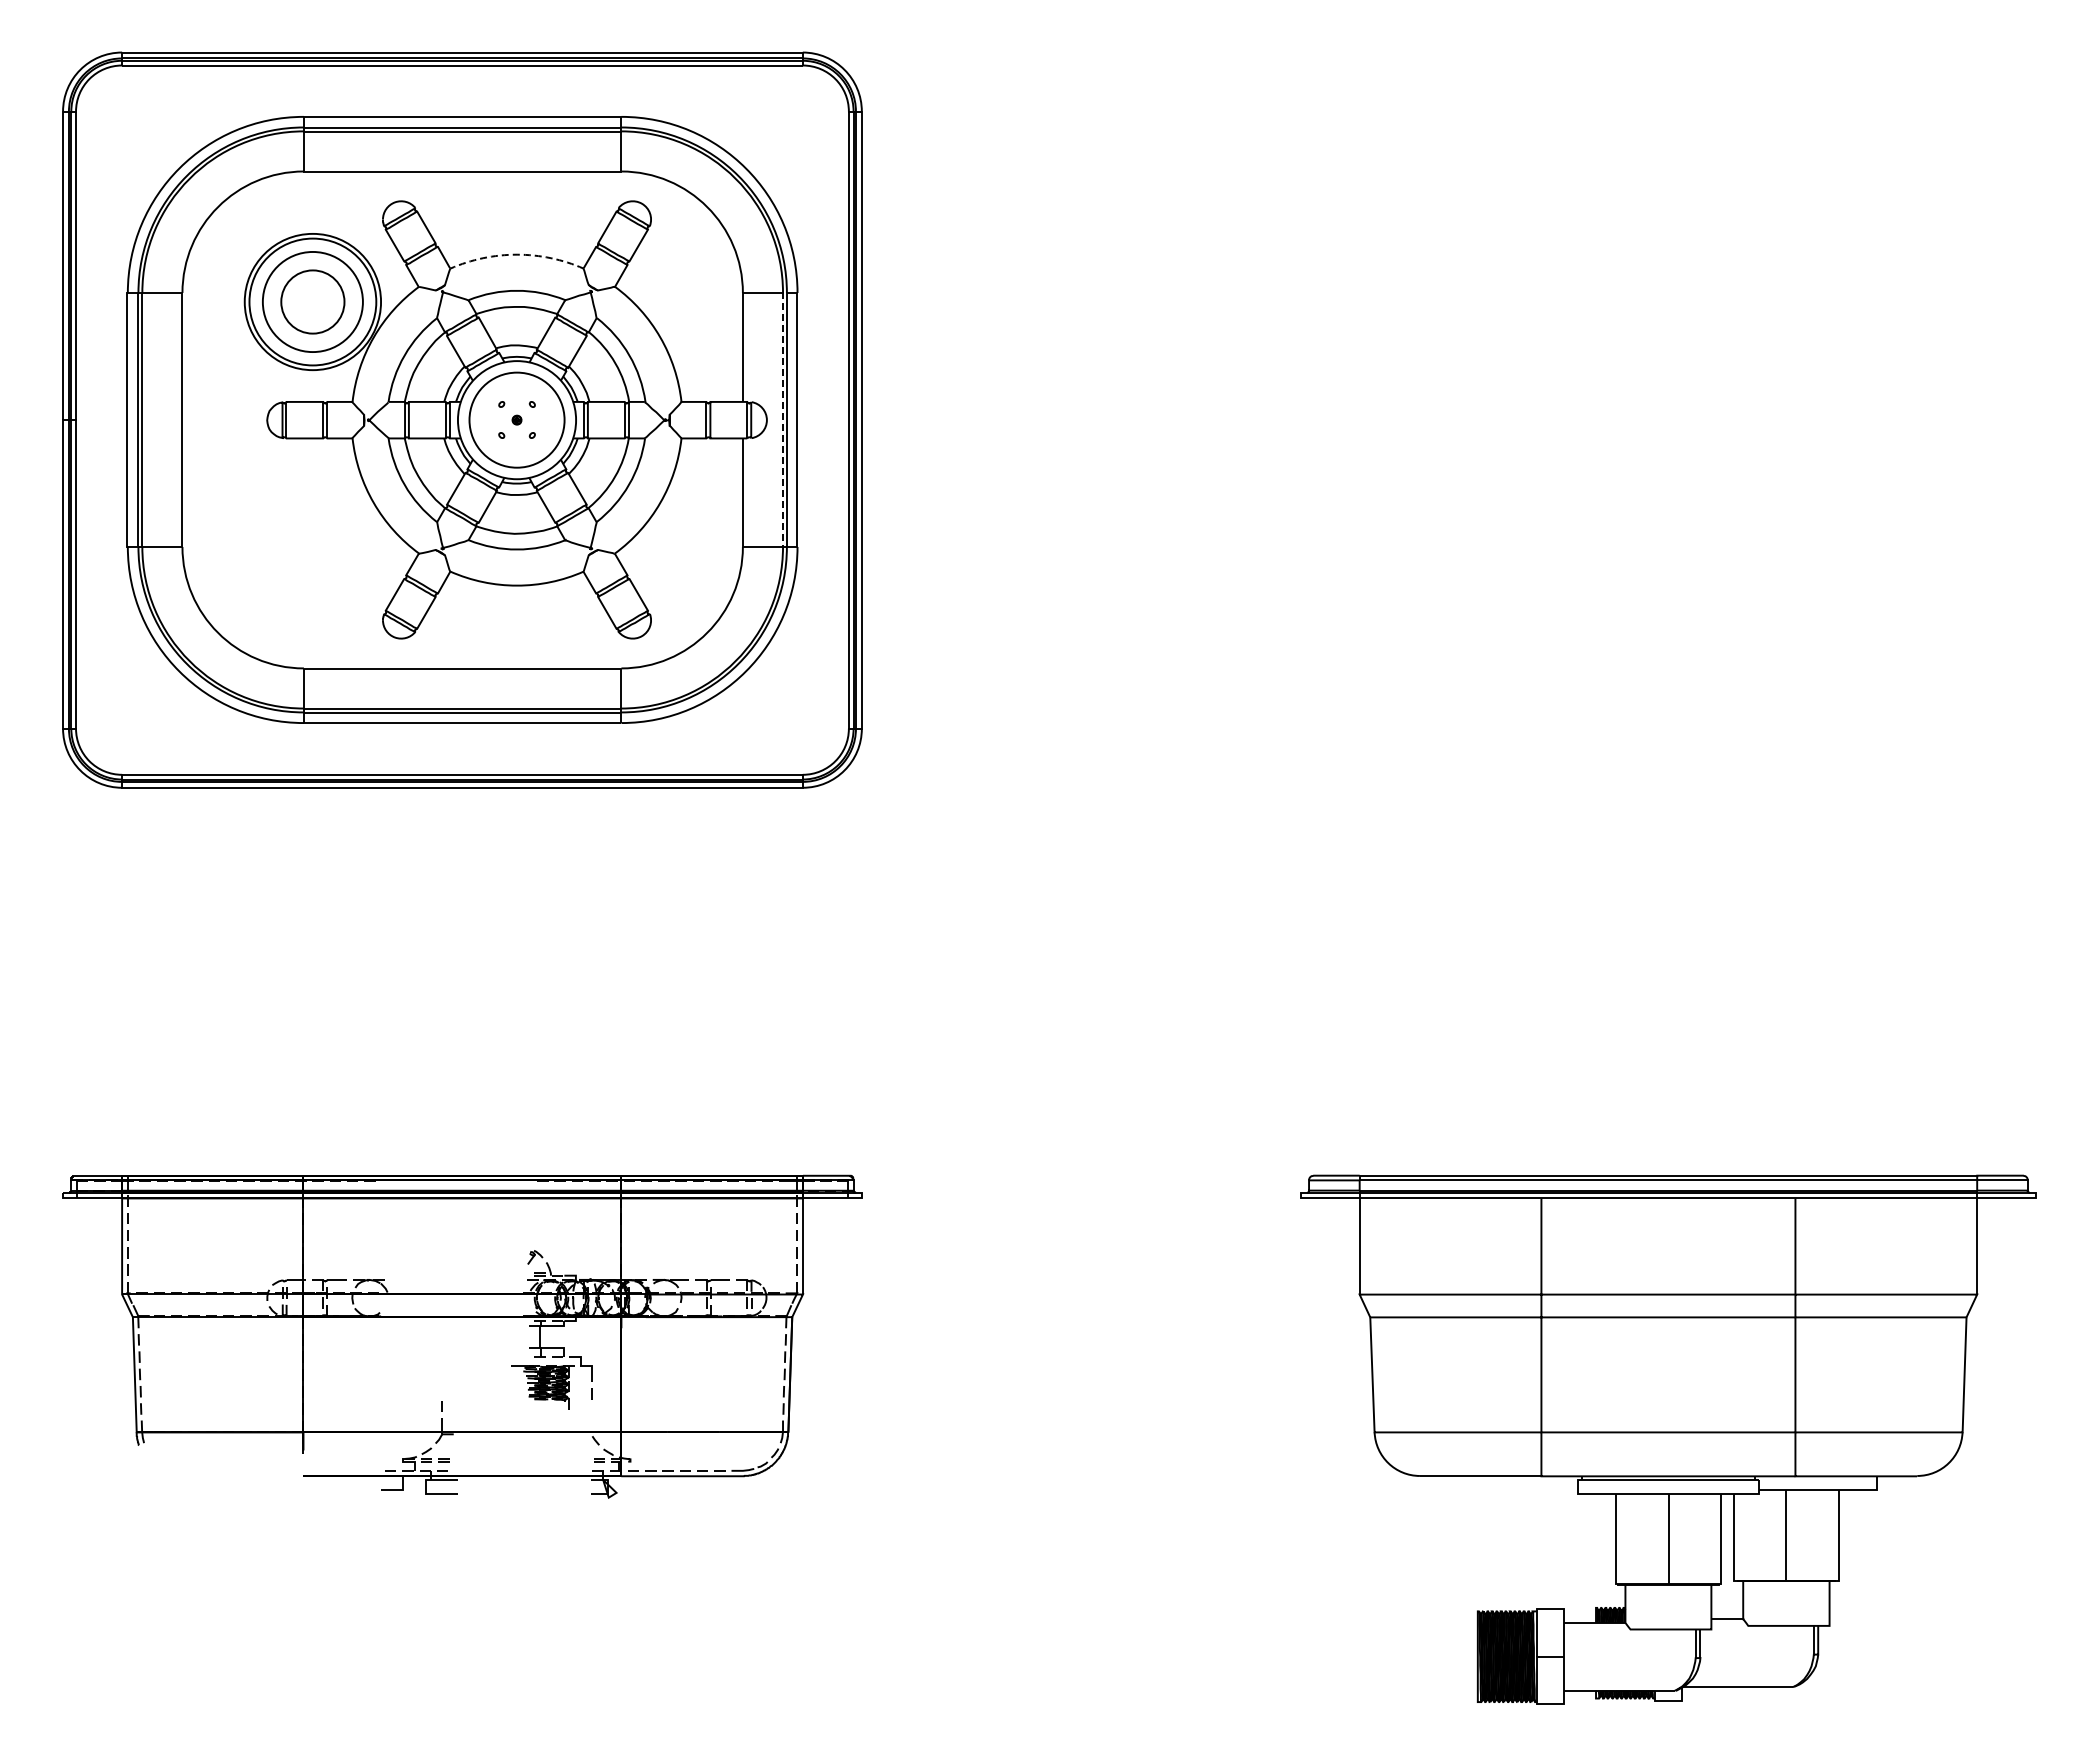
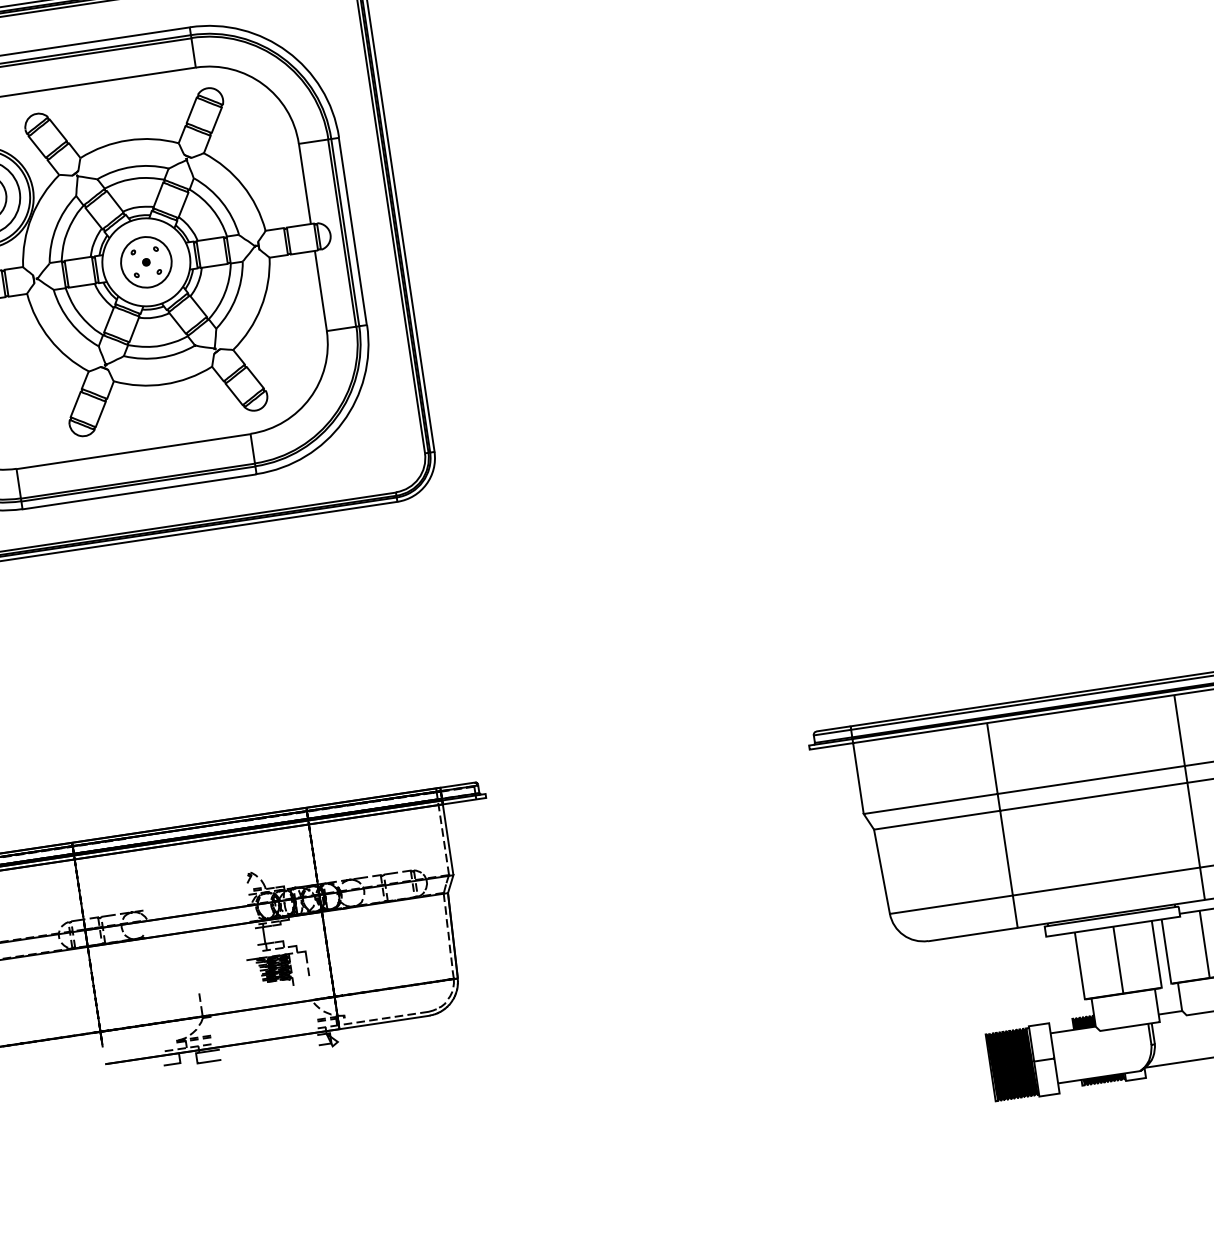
arc: (517, 254) -> (128, 140), dashed -> solid
line: (782, 419) -> (341, 232), dashed -> solid
circle: (517, 420) -> (146, 262), size x0.71

